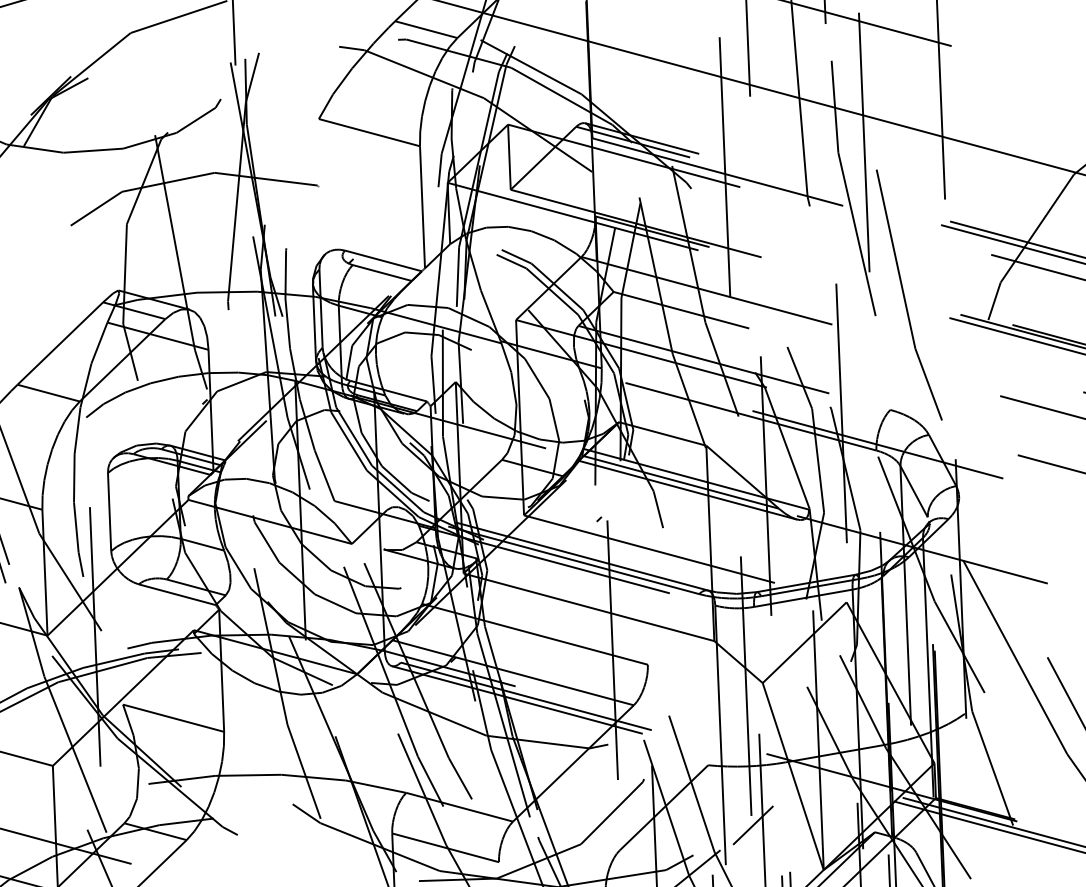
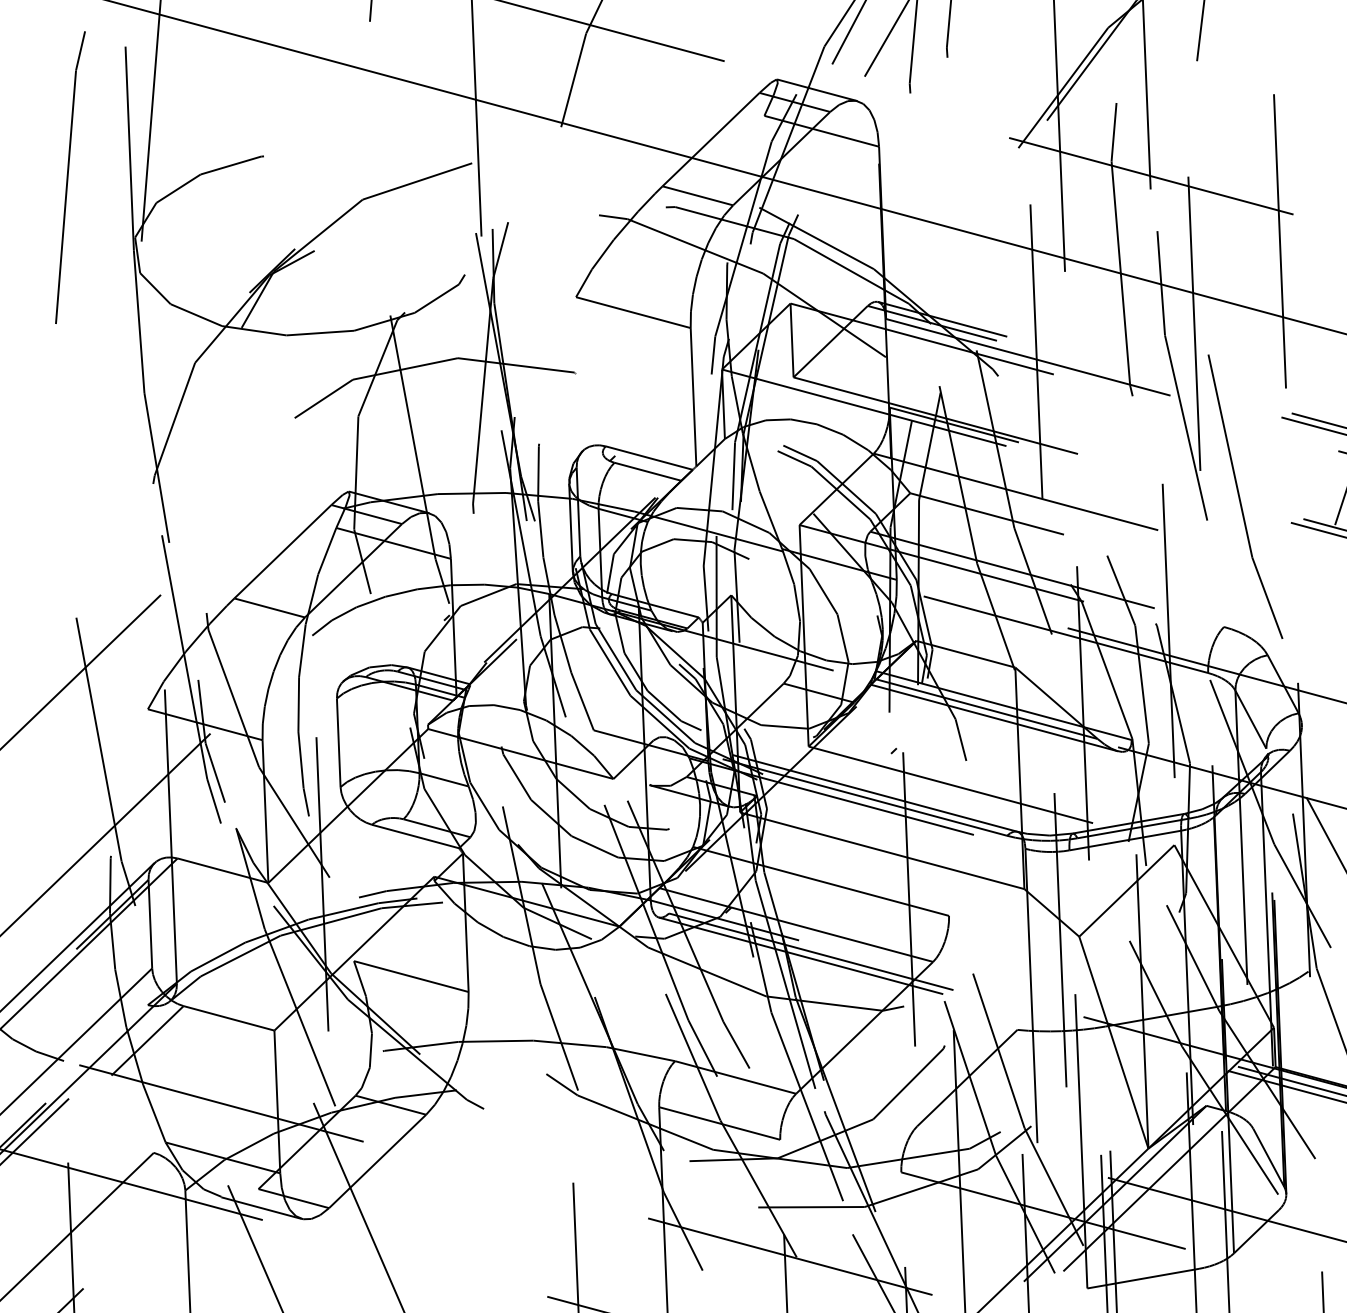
line: (753, 825) -> (1068, 1098), removed

